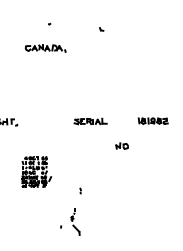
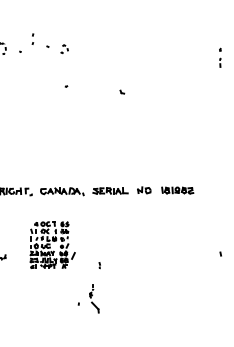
part: (45, 48) -> (62, 191), moved
part: (122, 146) -> (144, 190), moved
part: (36, 171) -> (52, 244), size x1.43

